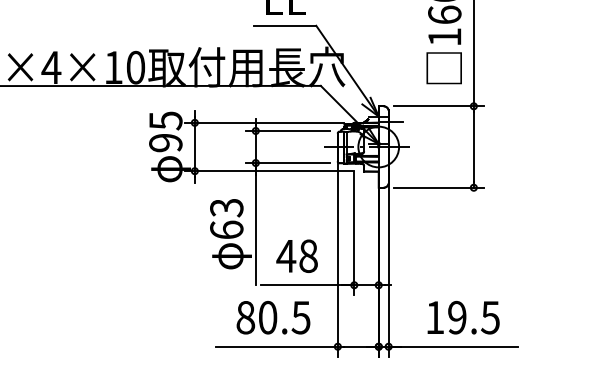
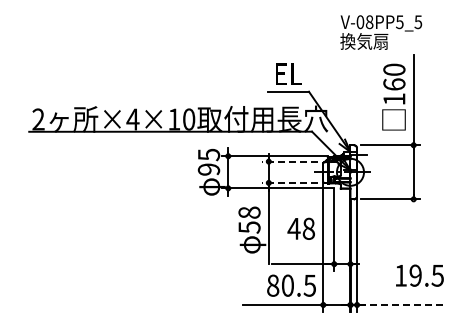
line: (286, 130) -> (289, 161), solid -> dashed
line: (286, 162) -> (289, 182), solid -> dashed
text: (226, 218) -> (249, 219), 63 -> 58
text: (295, 255) -> (300, 228), moved
text: (273, 317) -> (291, 285), moved
text: (463, 317) -> (419, 275), moved
line: (452, 347) -> (399, 305), solid -> dashed

